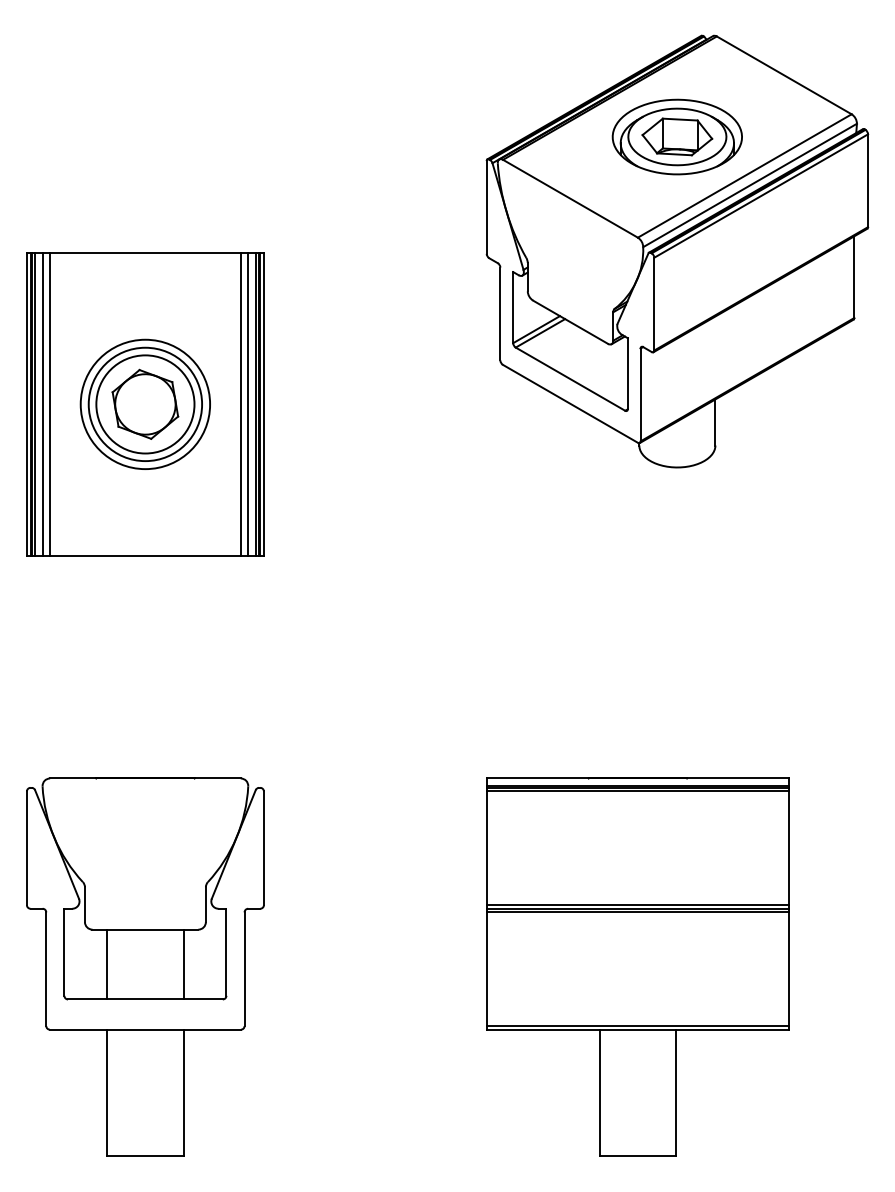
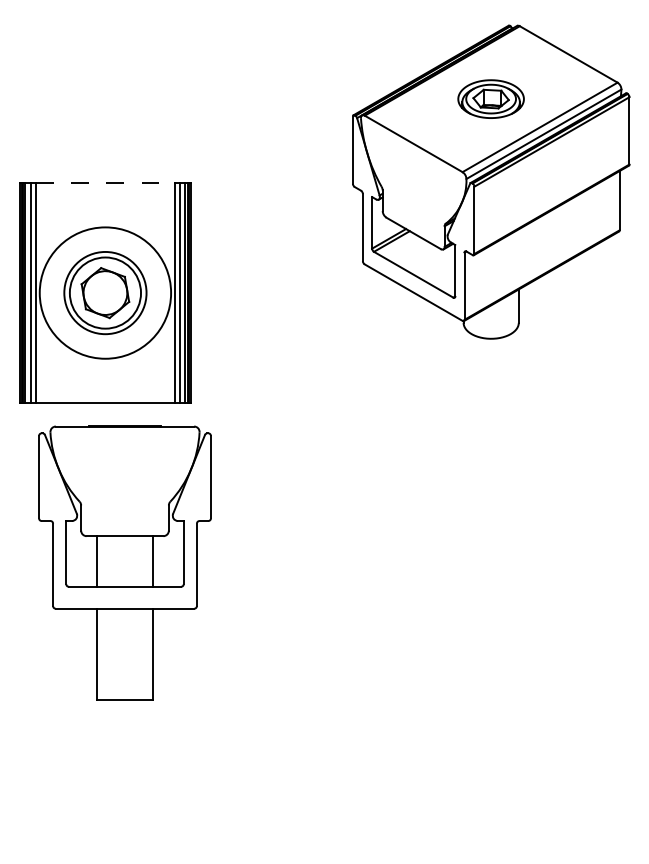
part: (676, 136) -> (490, 98), size x0.7
line: (145, 253) -> (105, 183), solid -> dashed
circle: (145, 404) -> (105, 293), size x1.4
part: (145, 966) -> (125, 562), moved
part: (637, 966) -> (462, 700), removed

